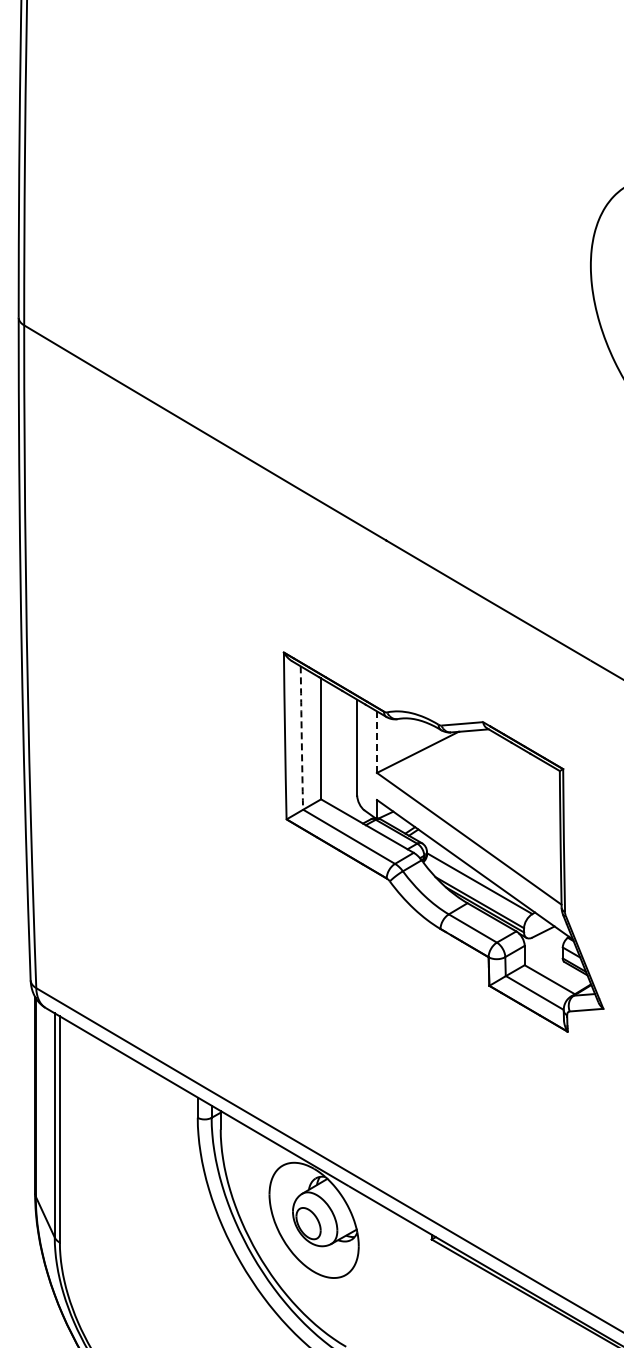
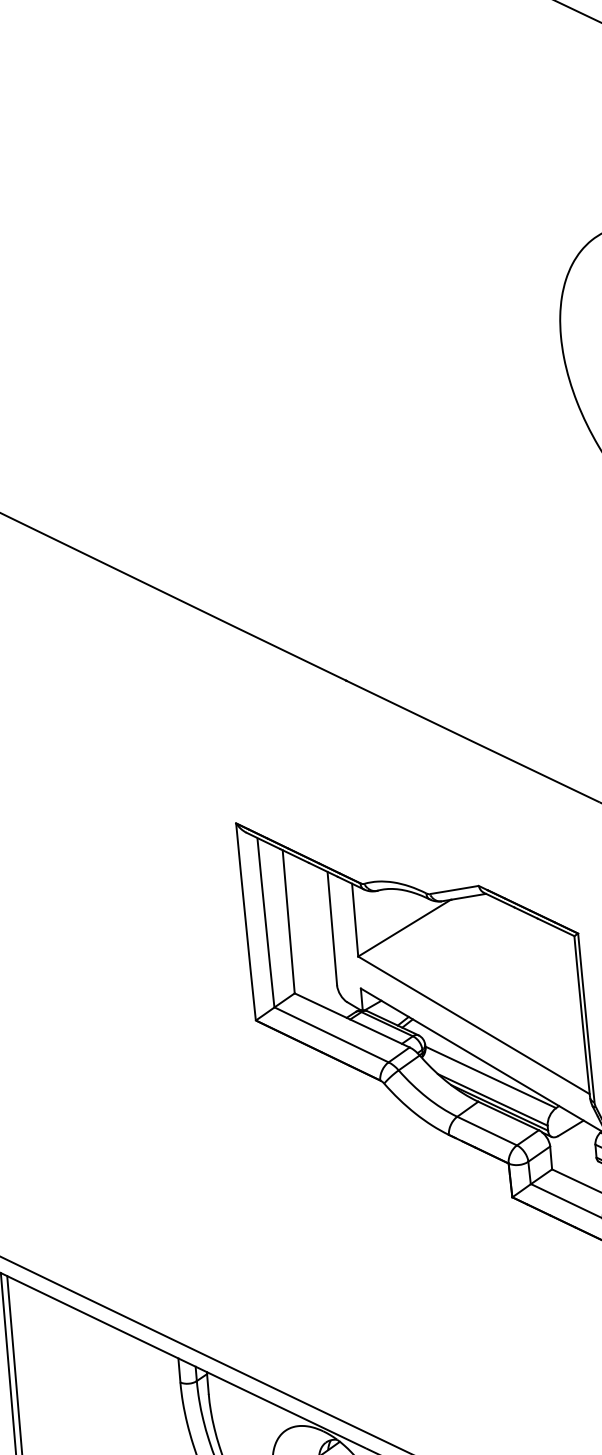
arc: (301, 738) -> (265, 923), dashed -> solid
line: (376, 742) -> (354, 920), dashed -> solid

